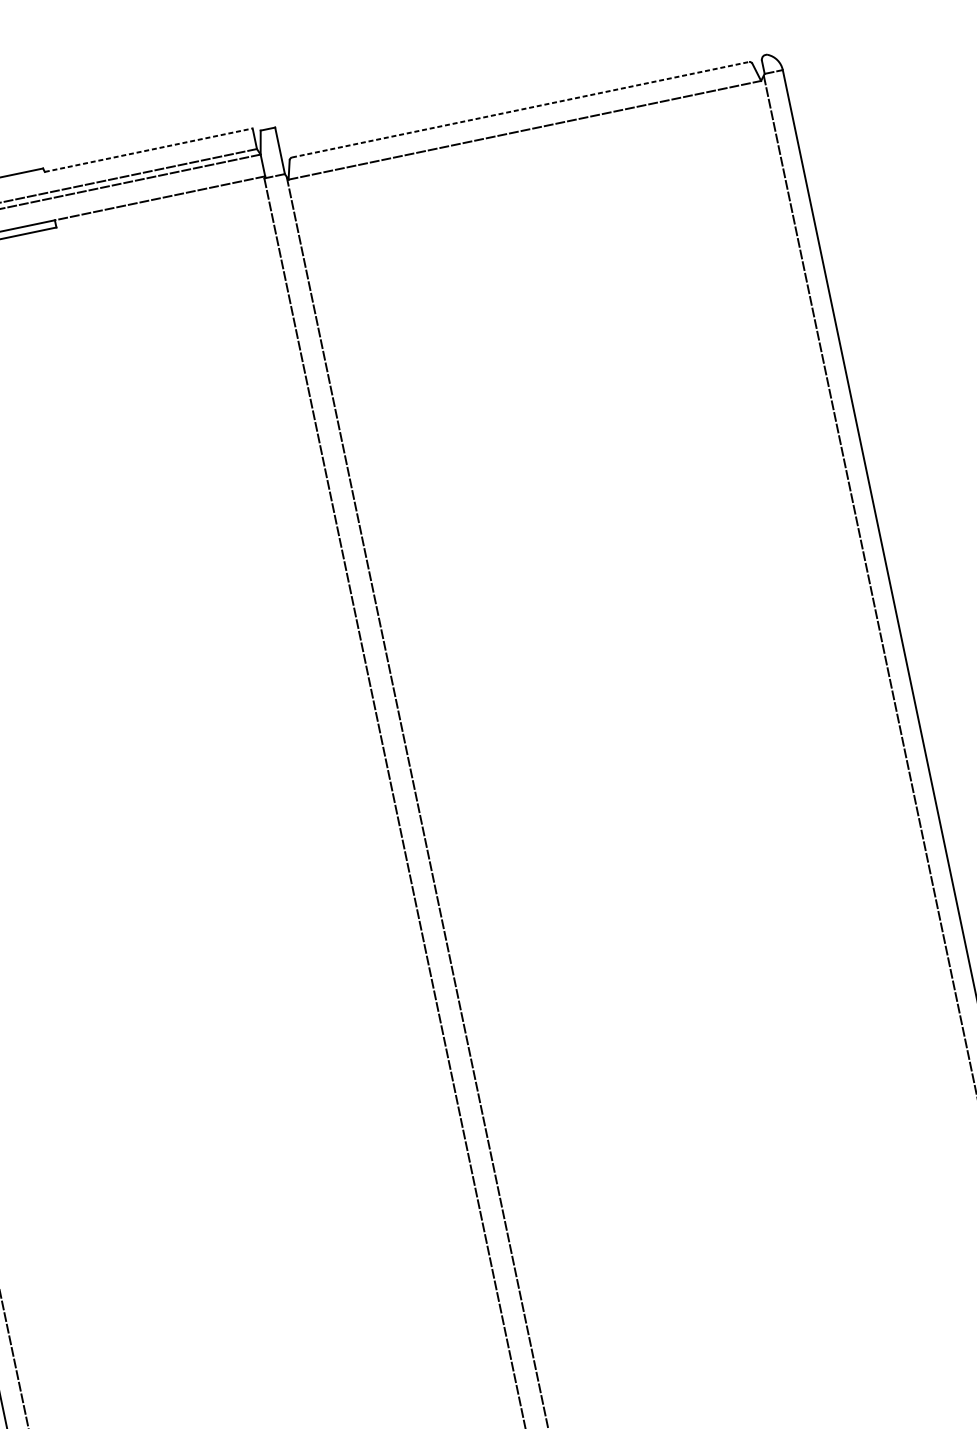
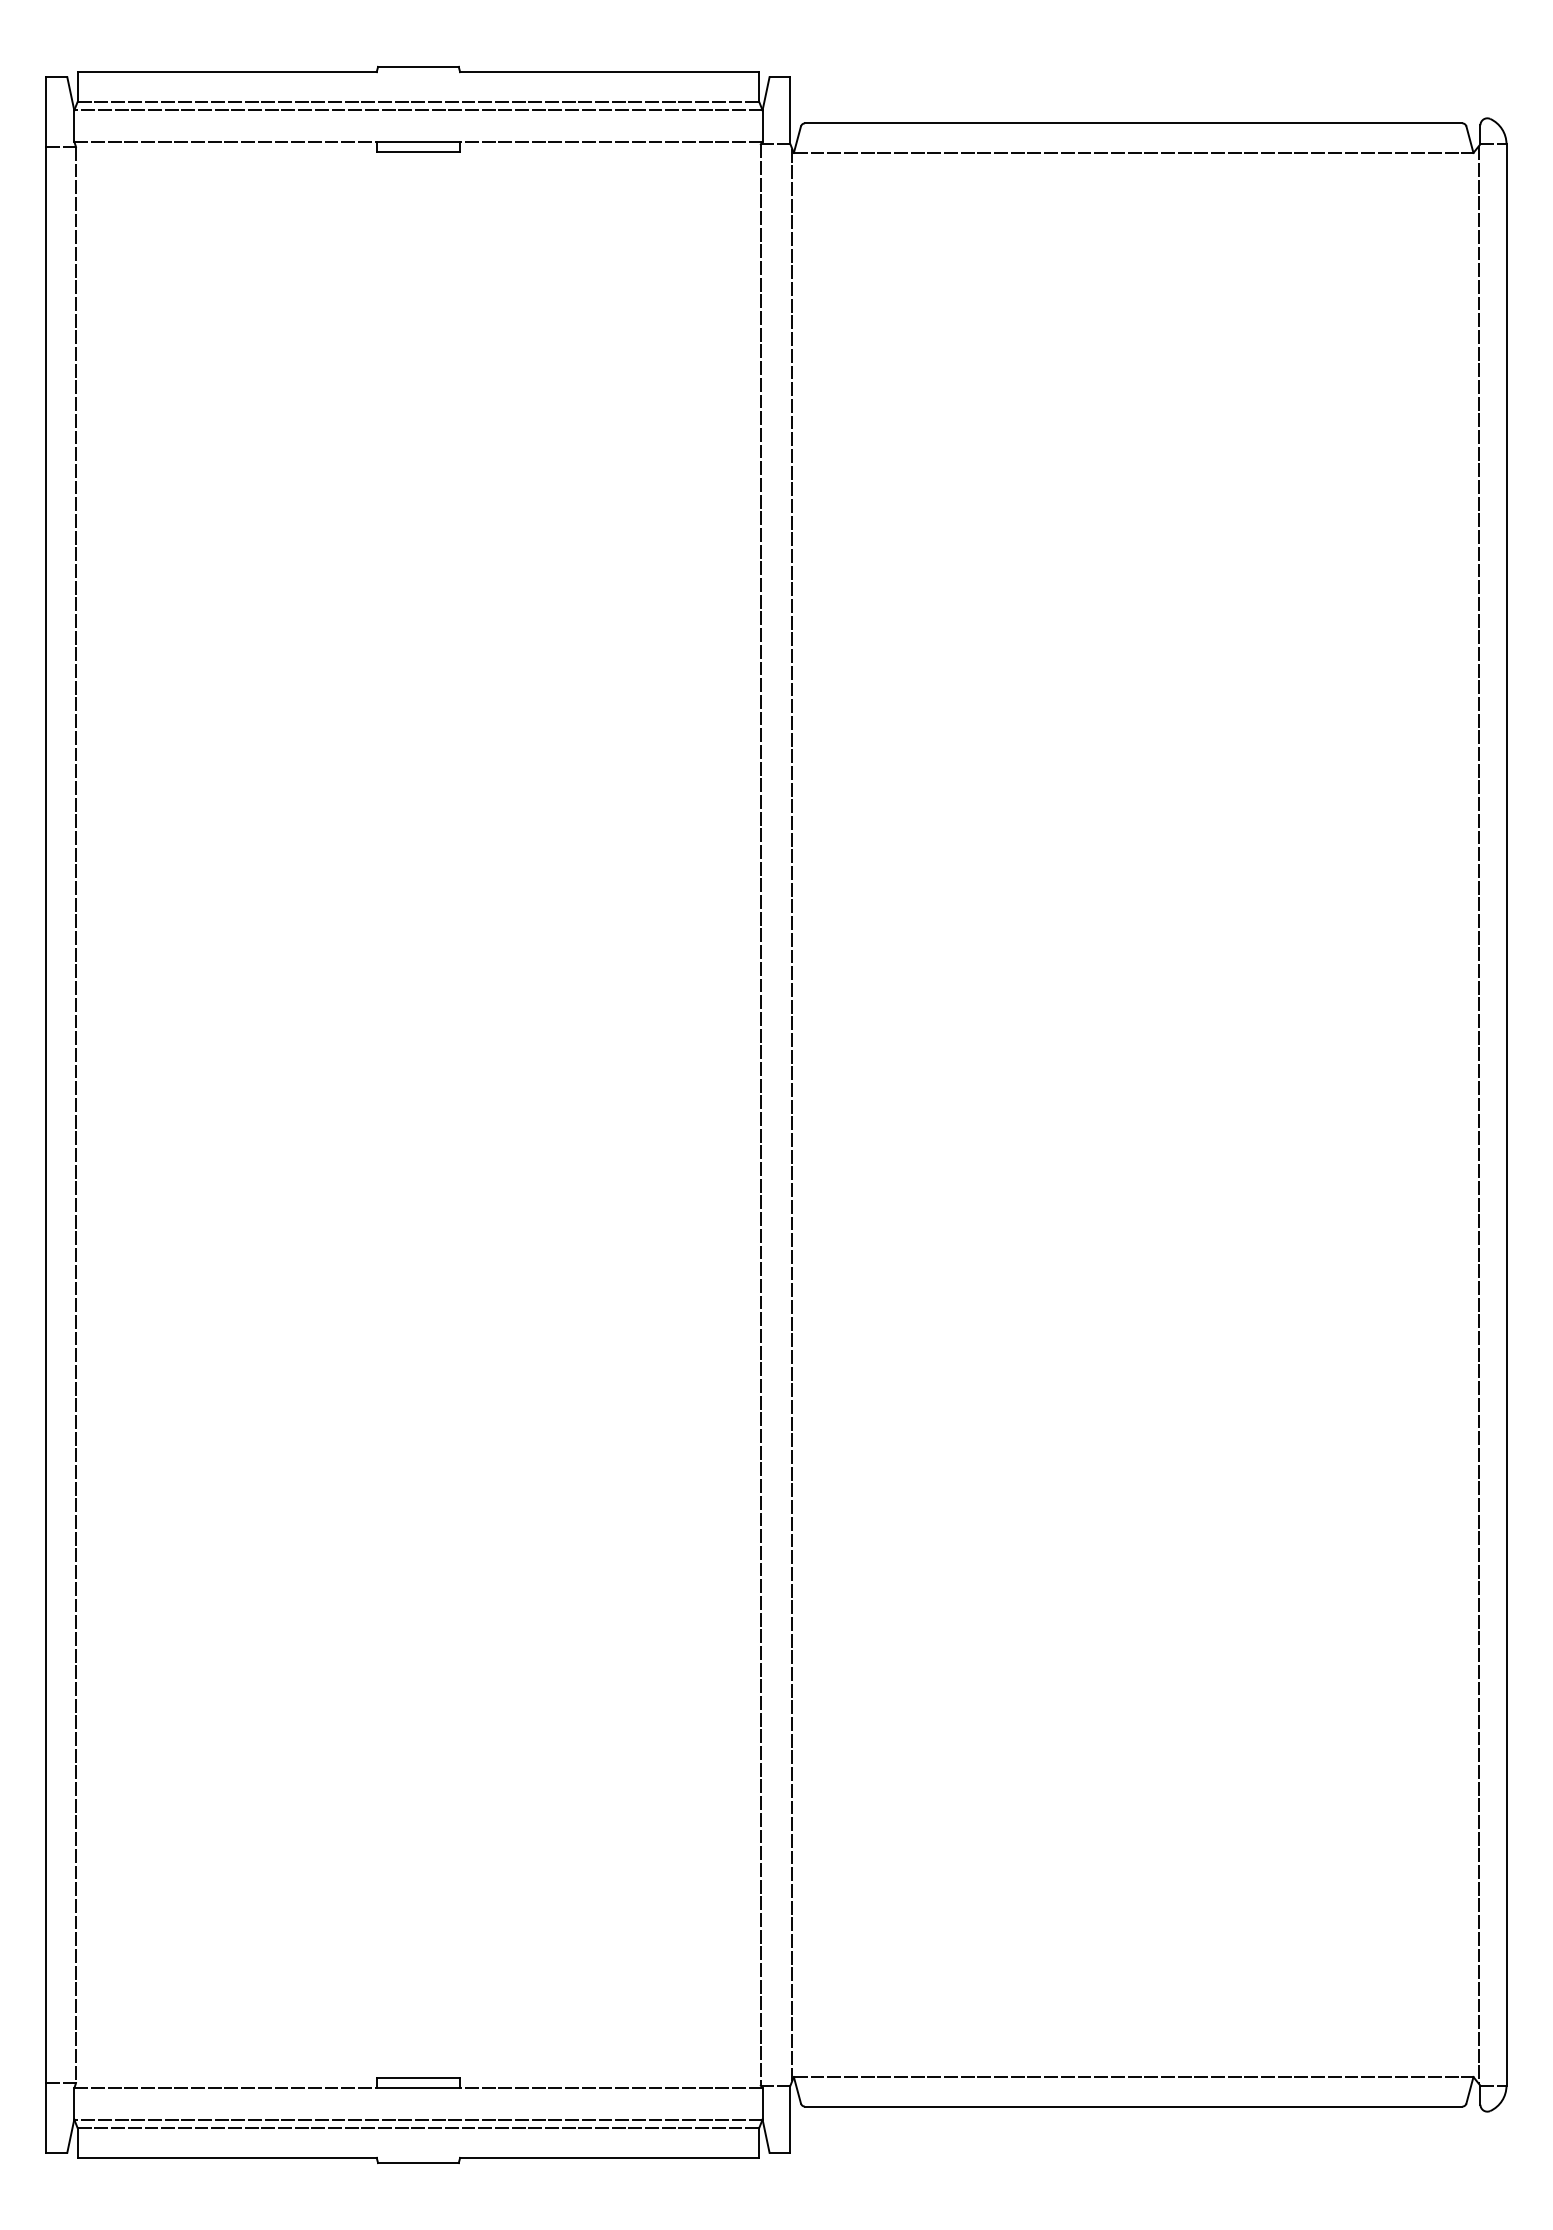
line: (520, 109) -> (1133, 123), dashed -> solid
line: (149, 150) -> (610, 72), dashed -> solid

